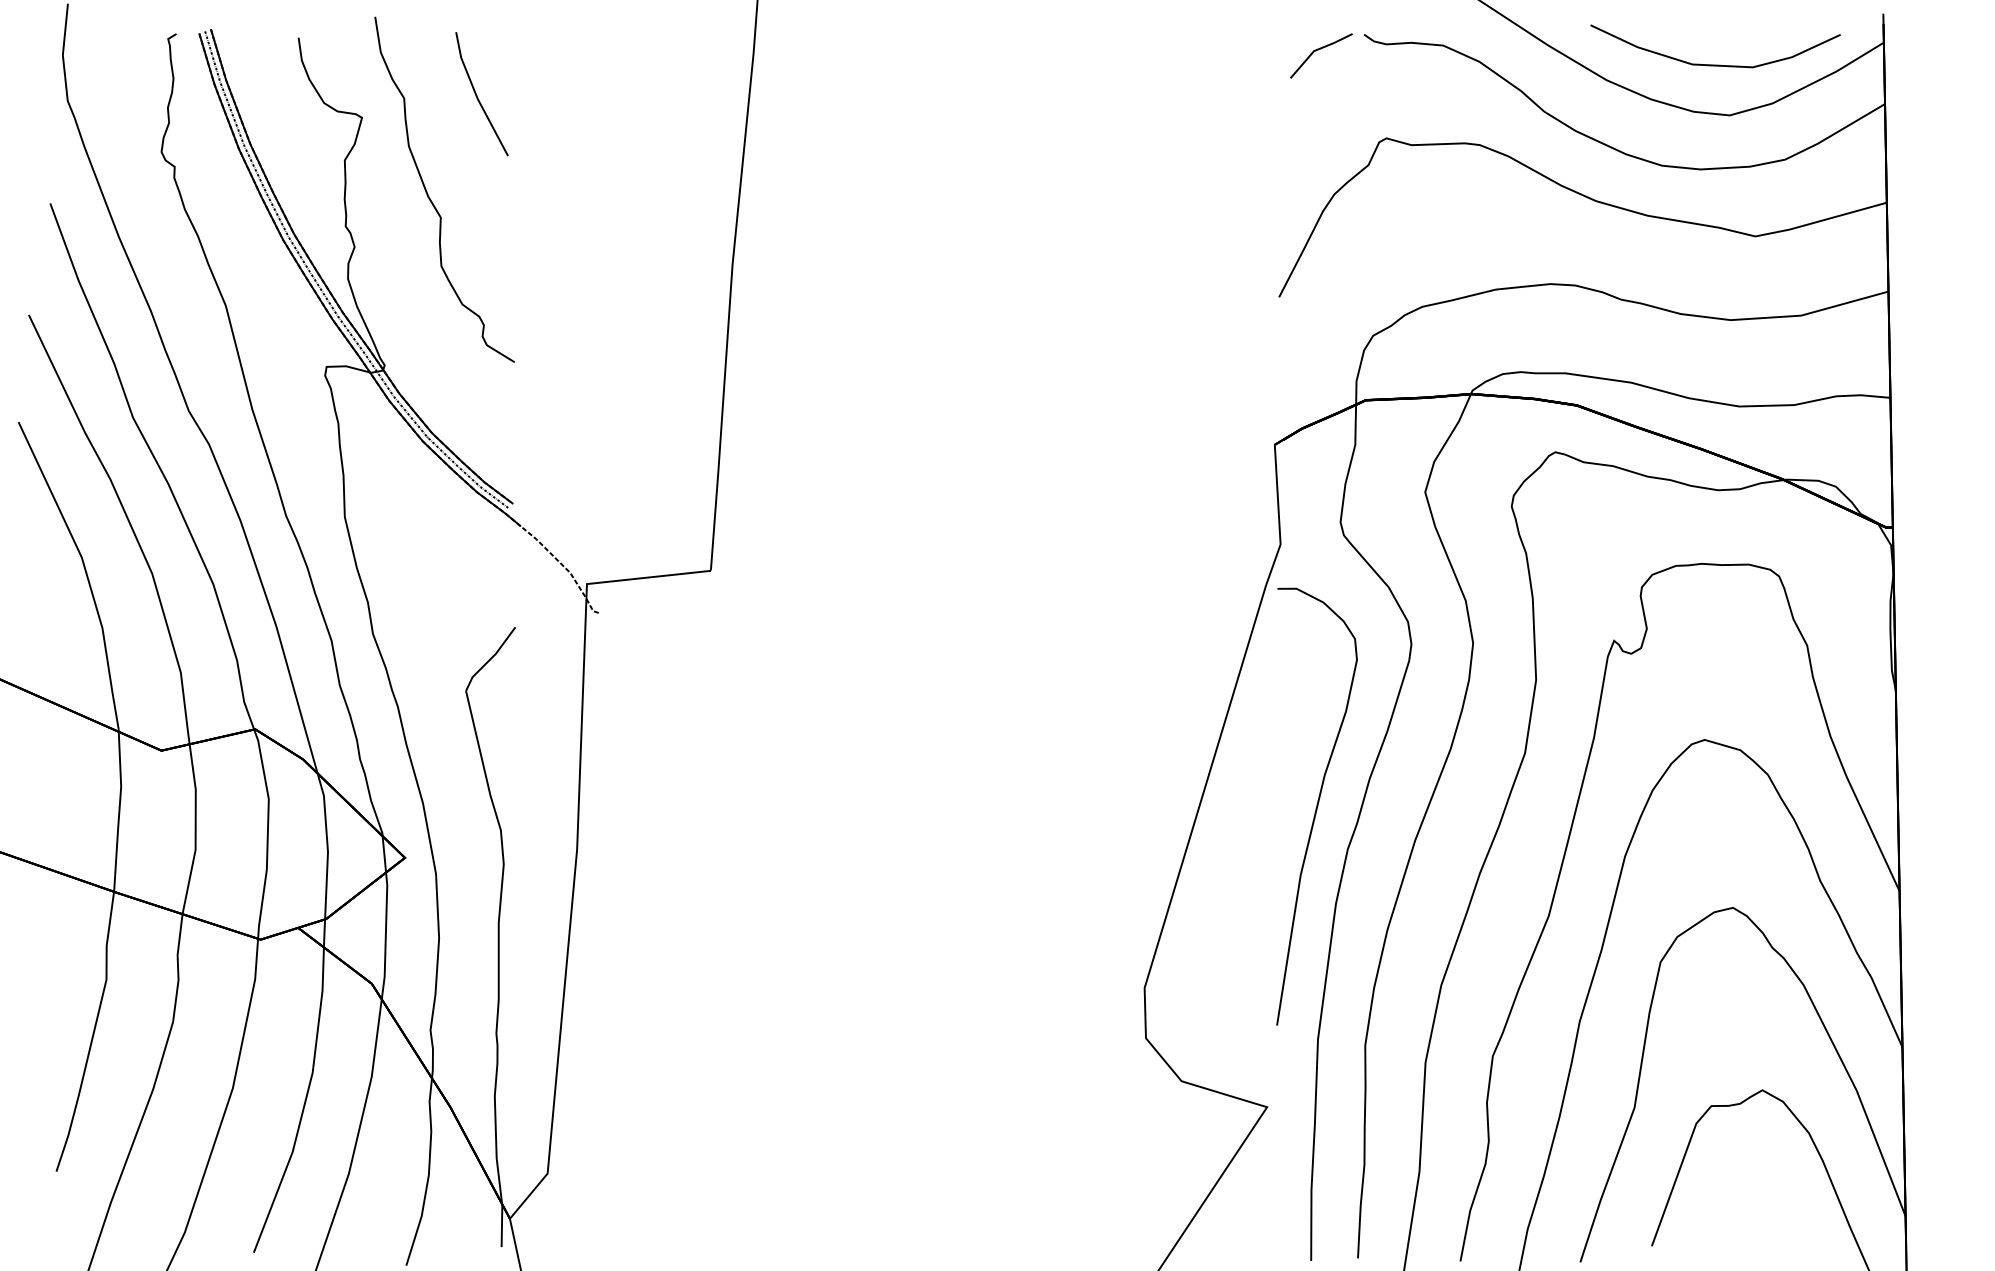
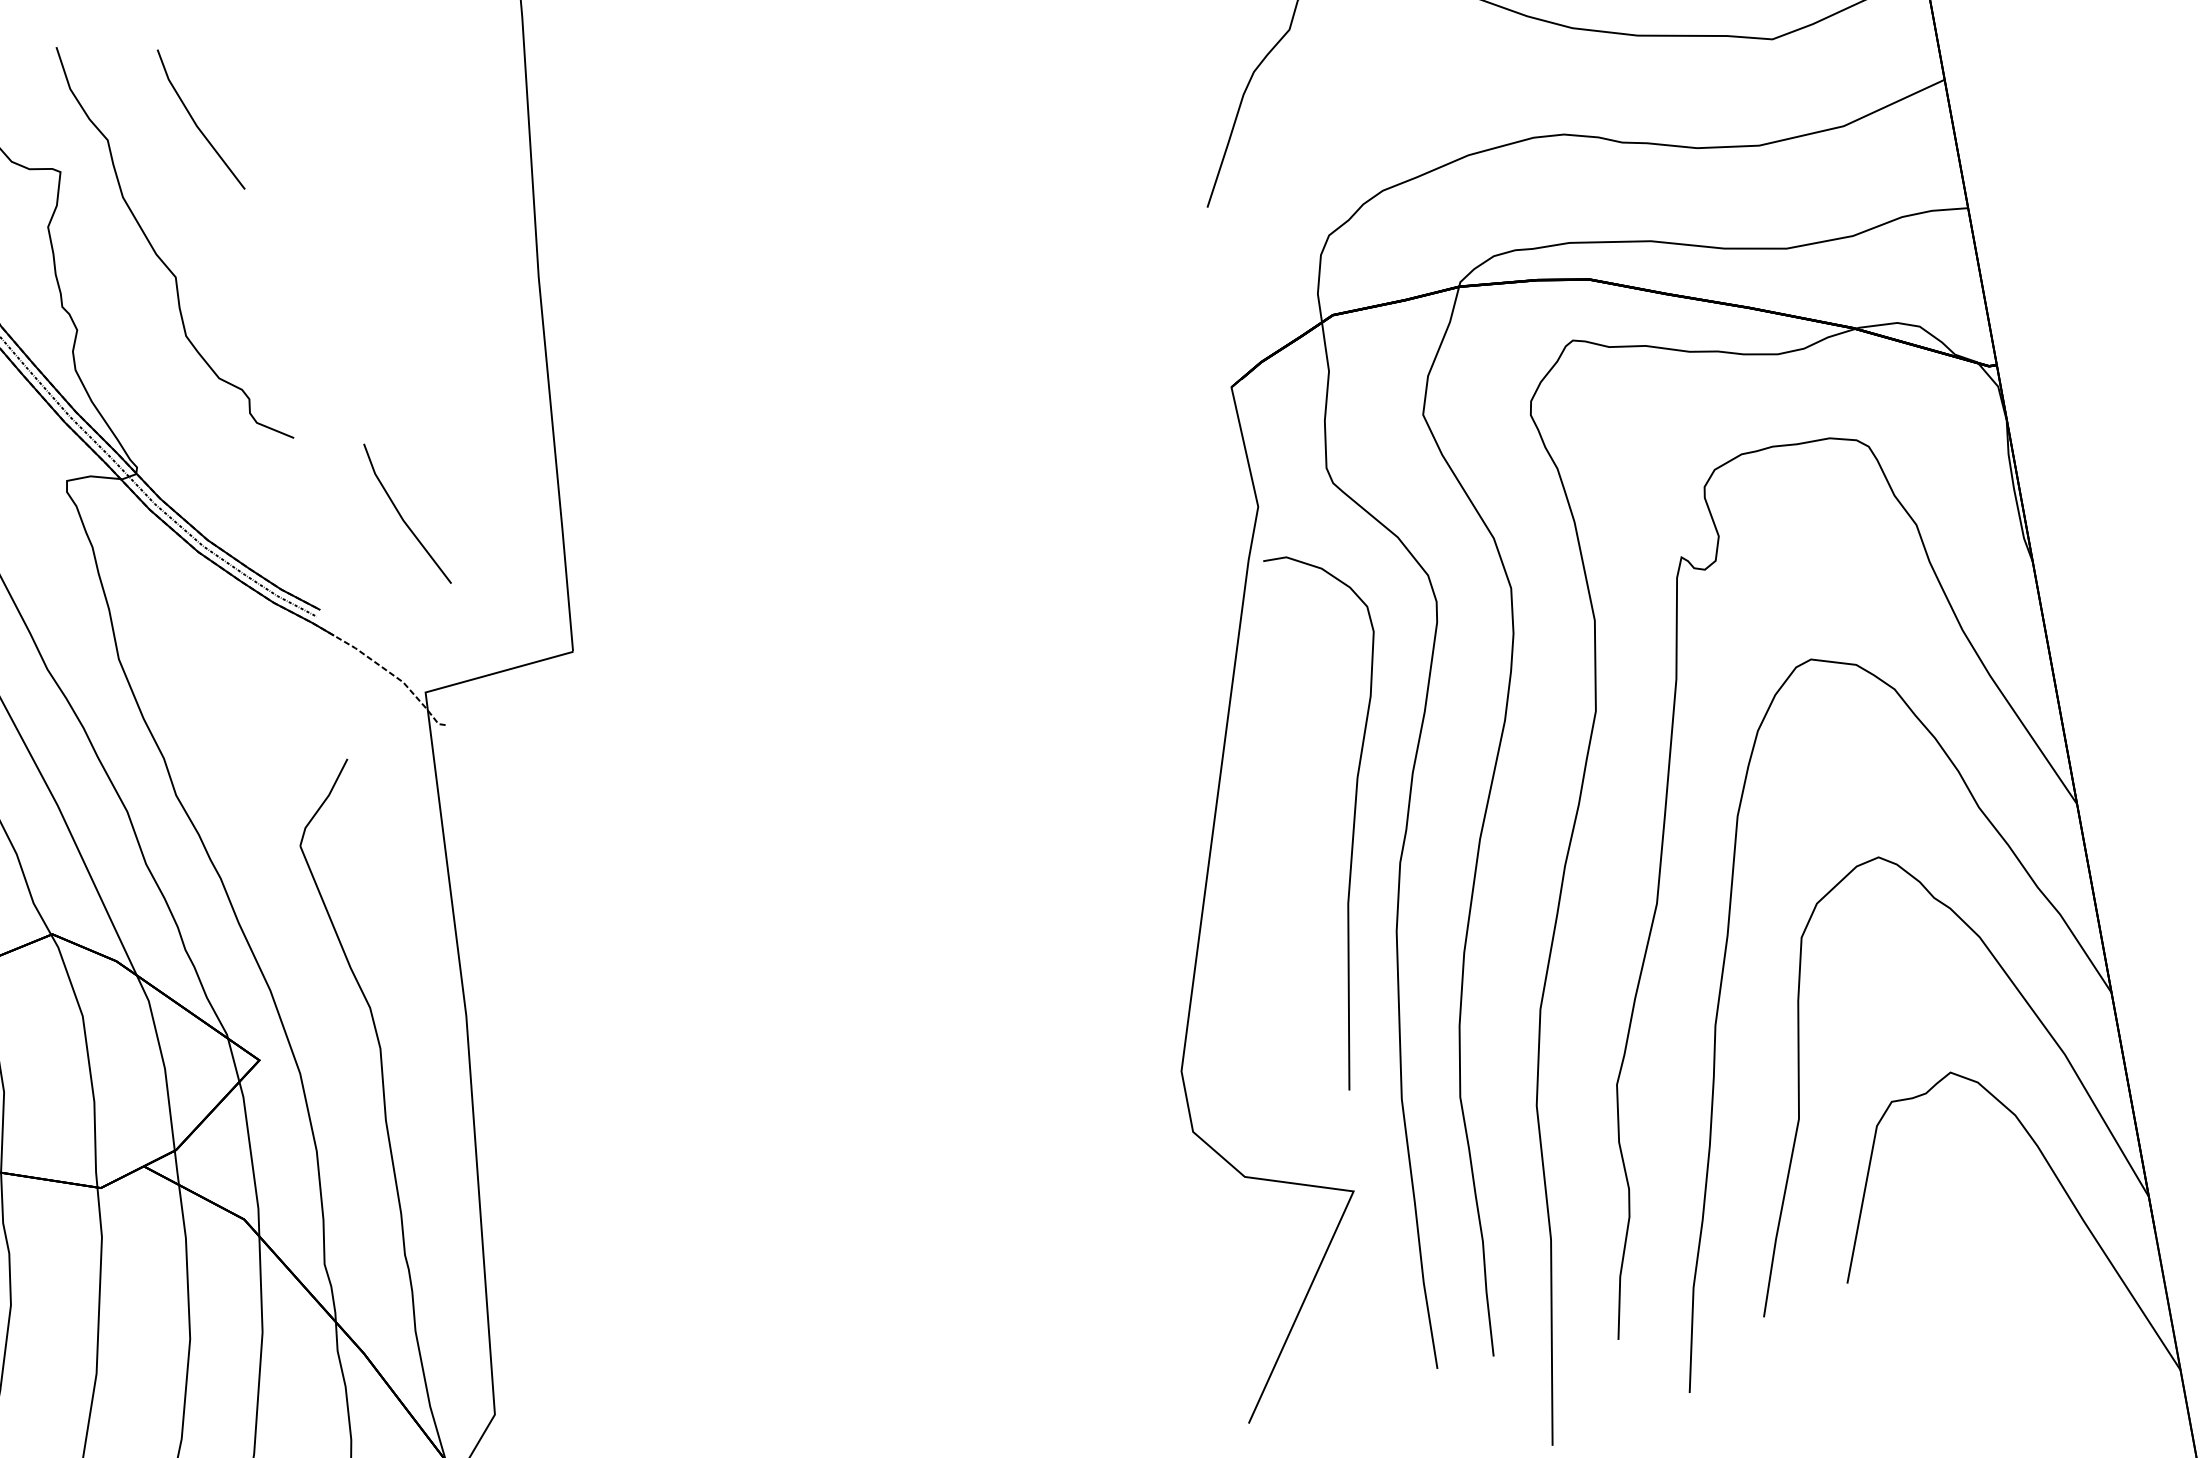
line: (591, 439) -> (402, 516), added

